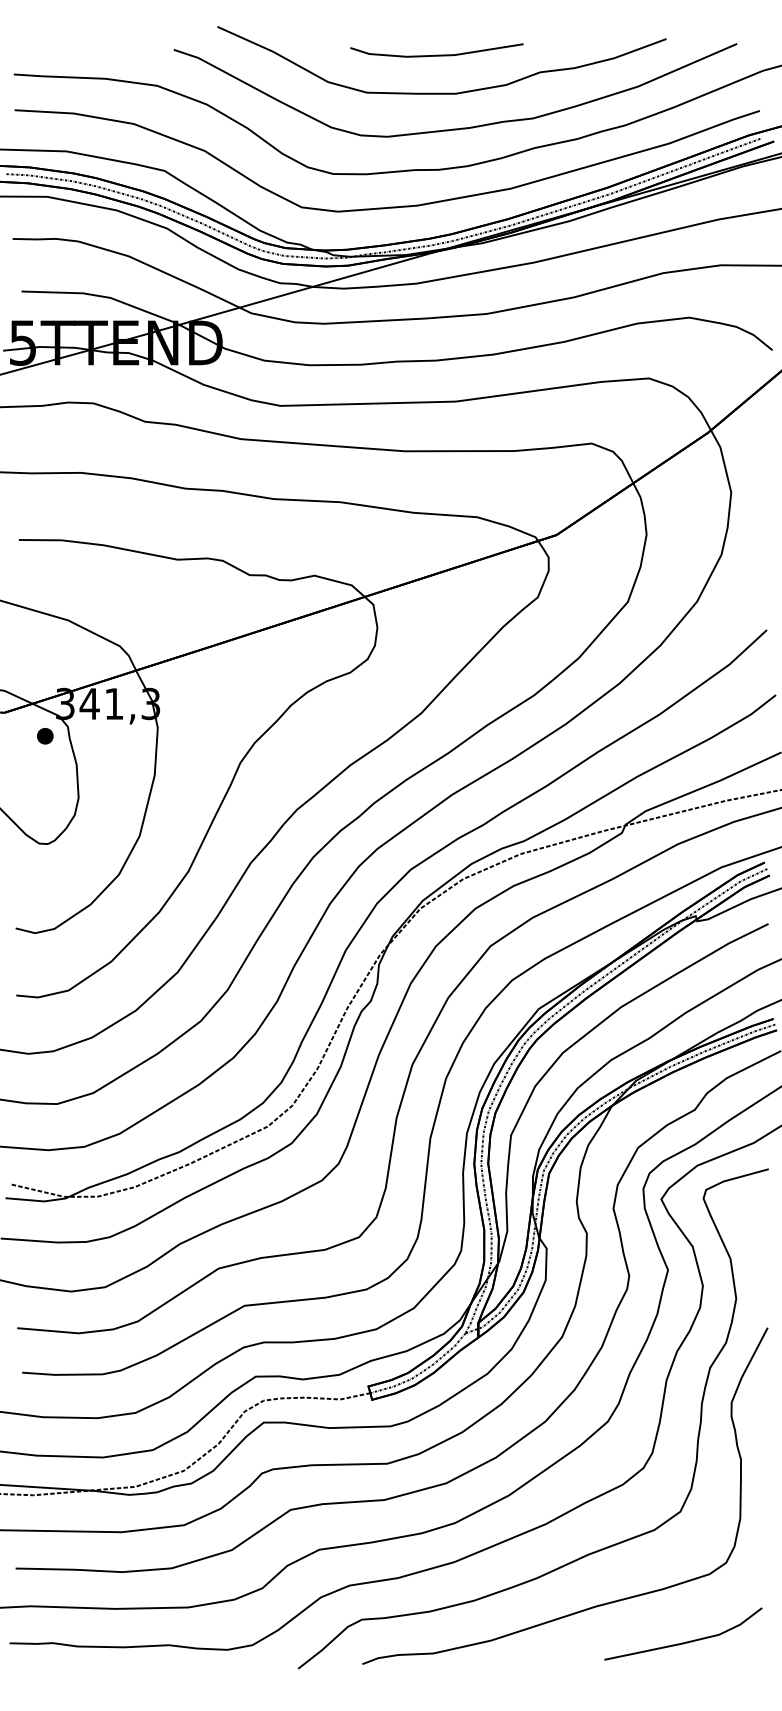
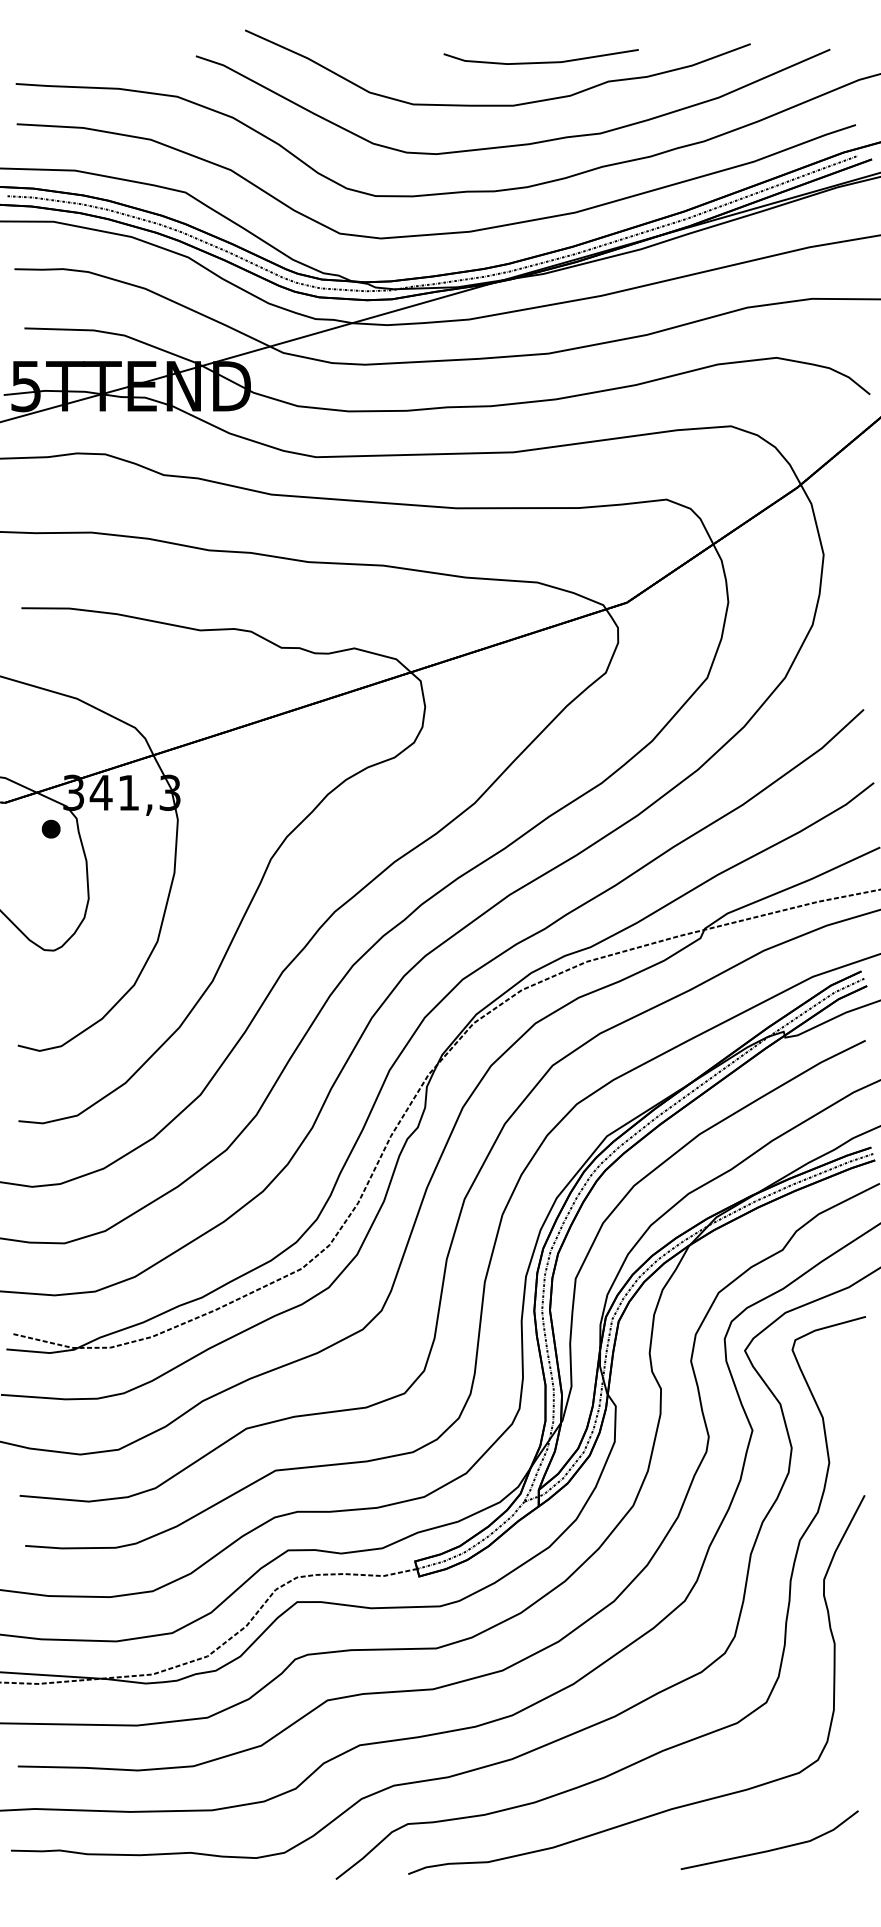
line: (438, 54) -> (542, 61), moved

